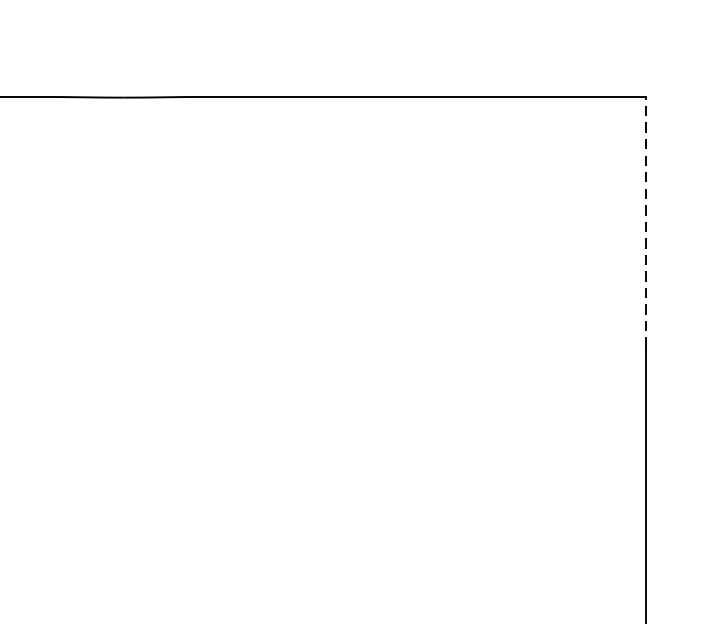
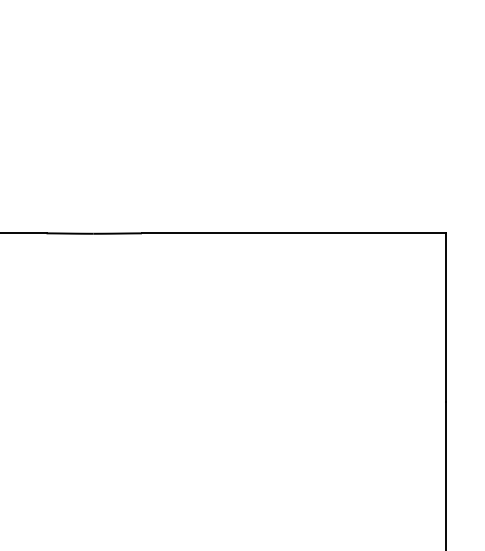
line: (645, 221) -> (445, 317), dashed -> solid

